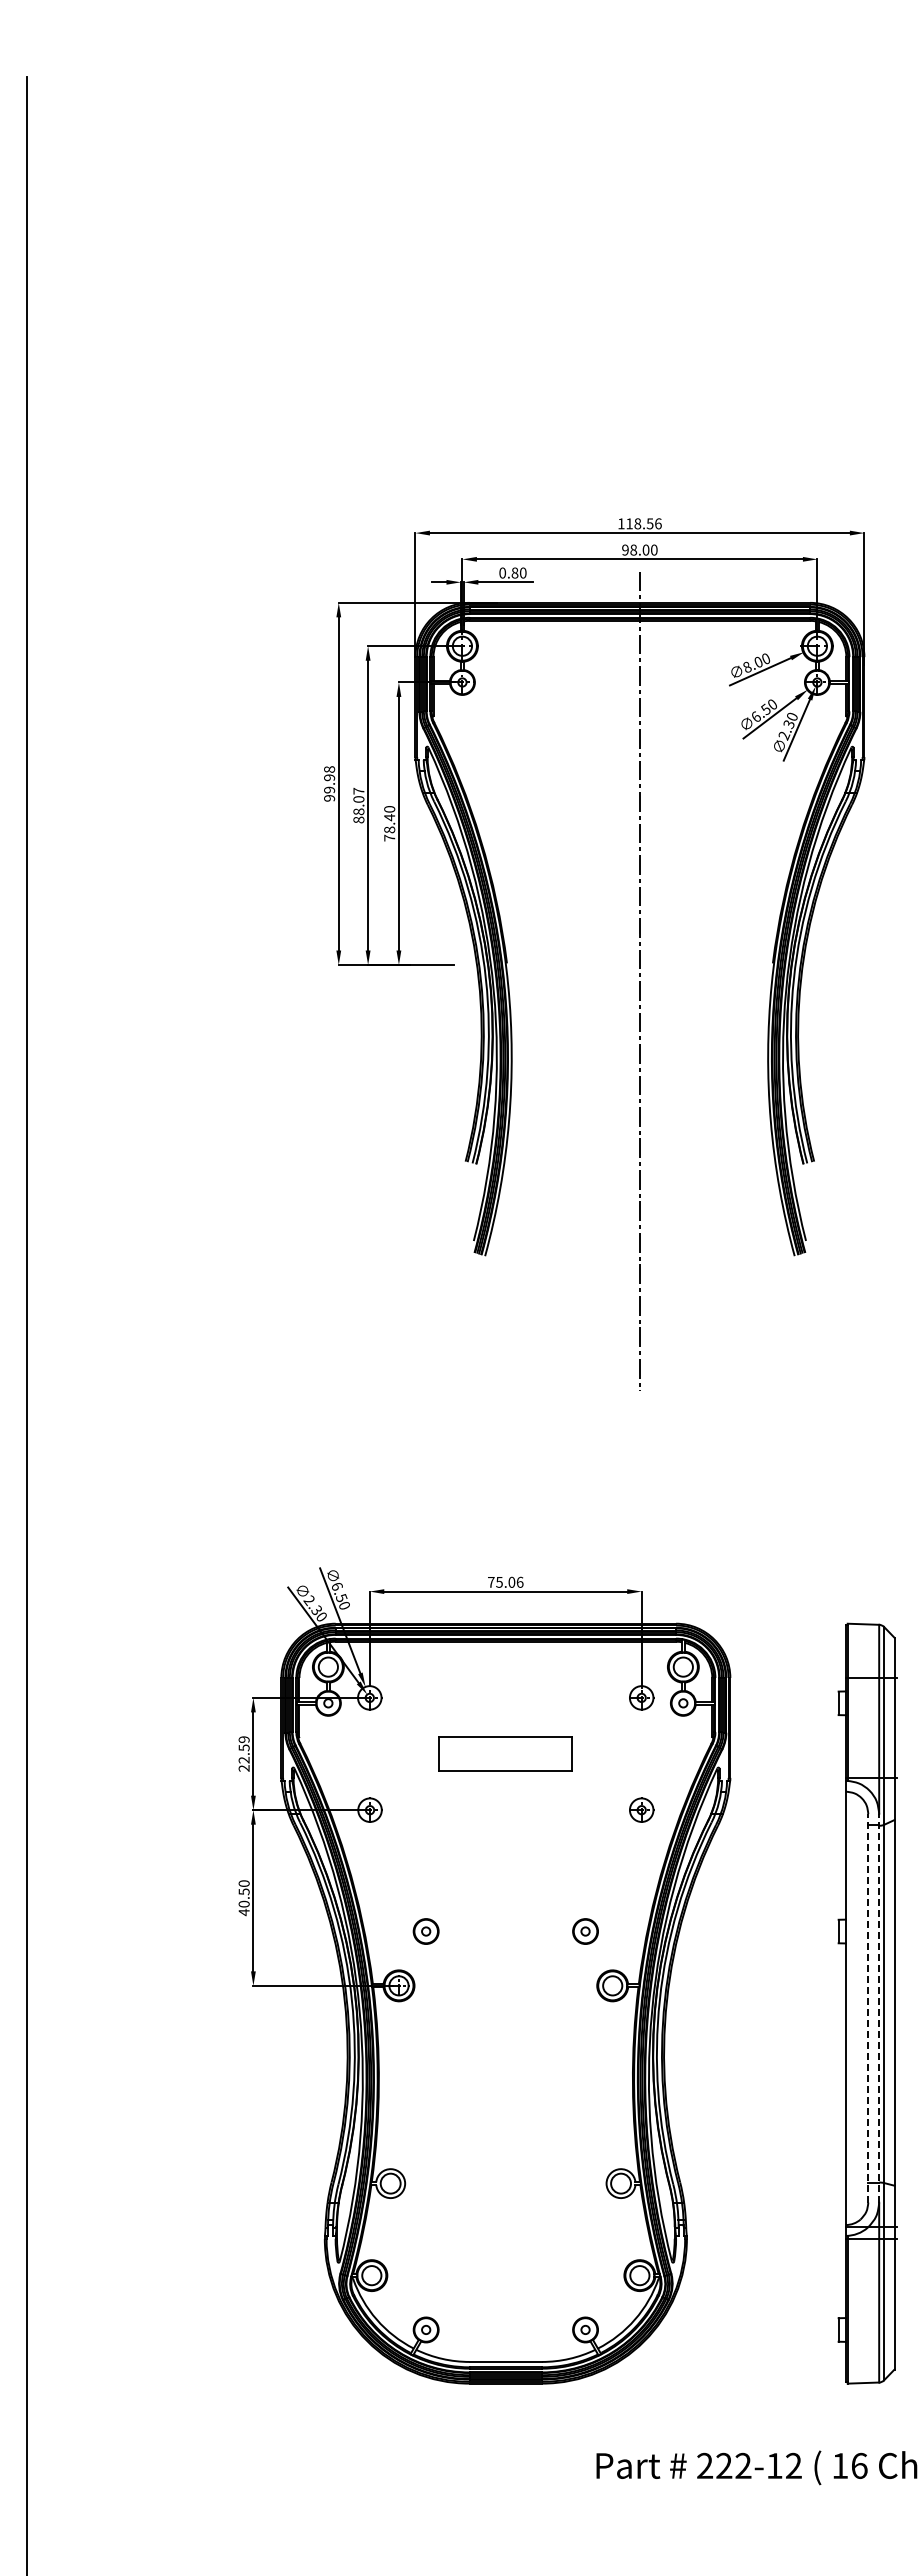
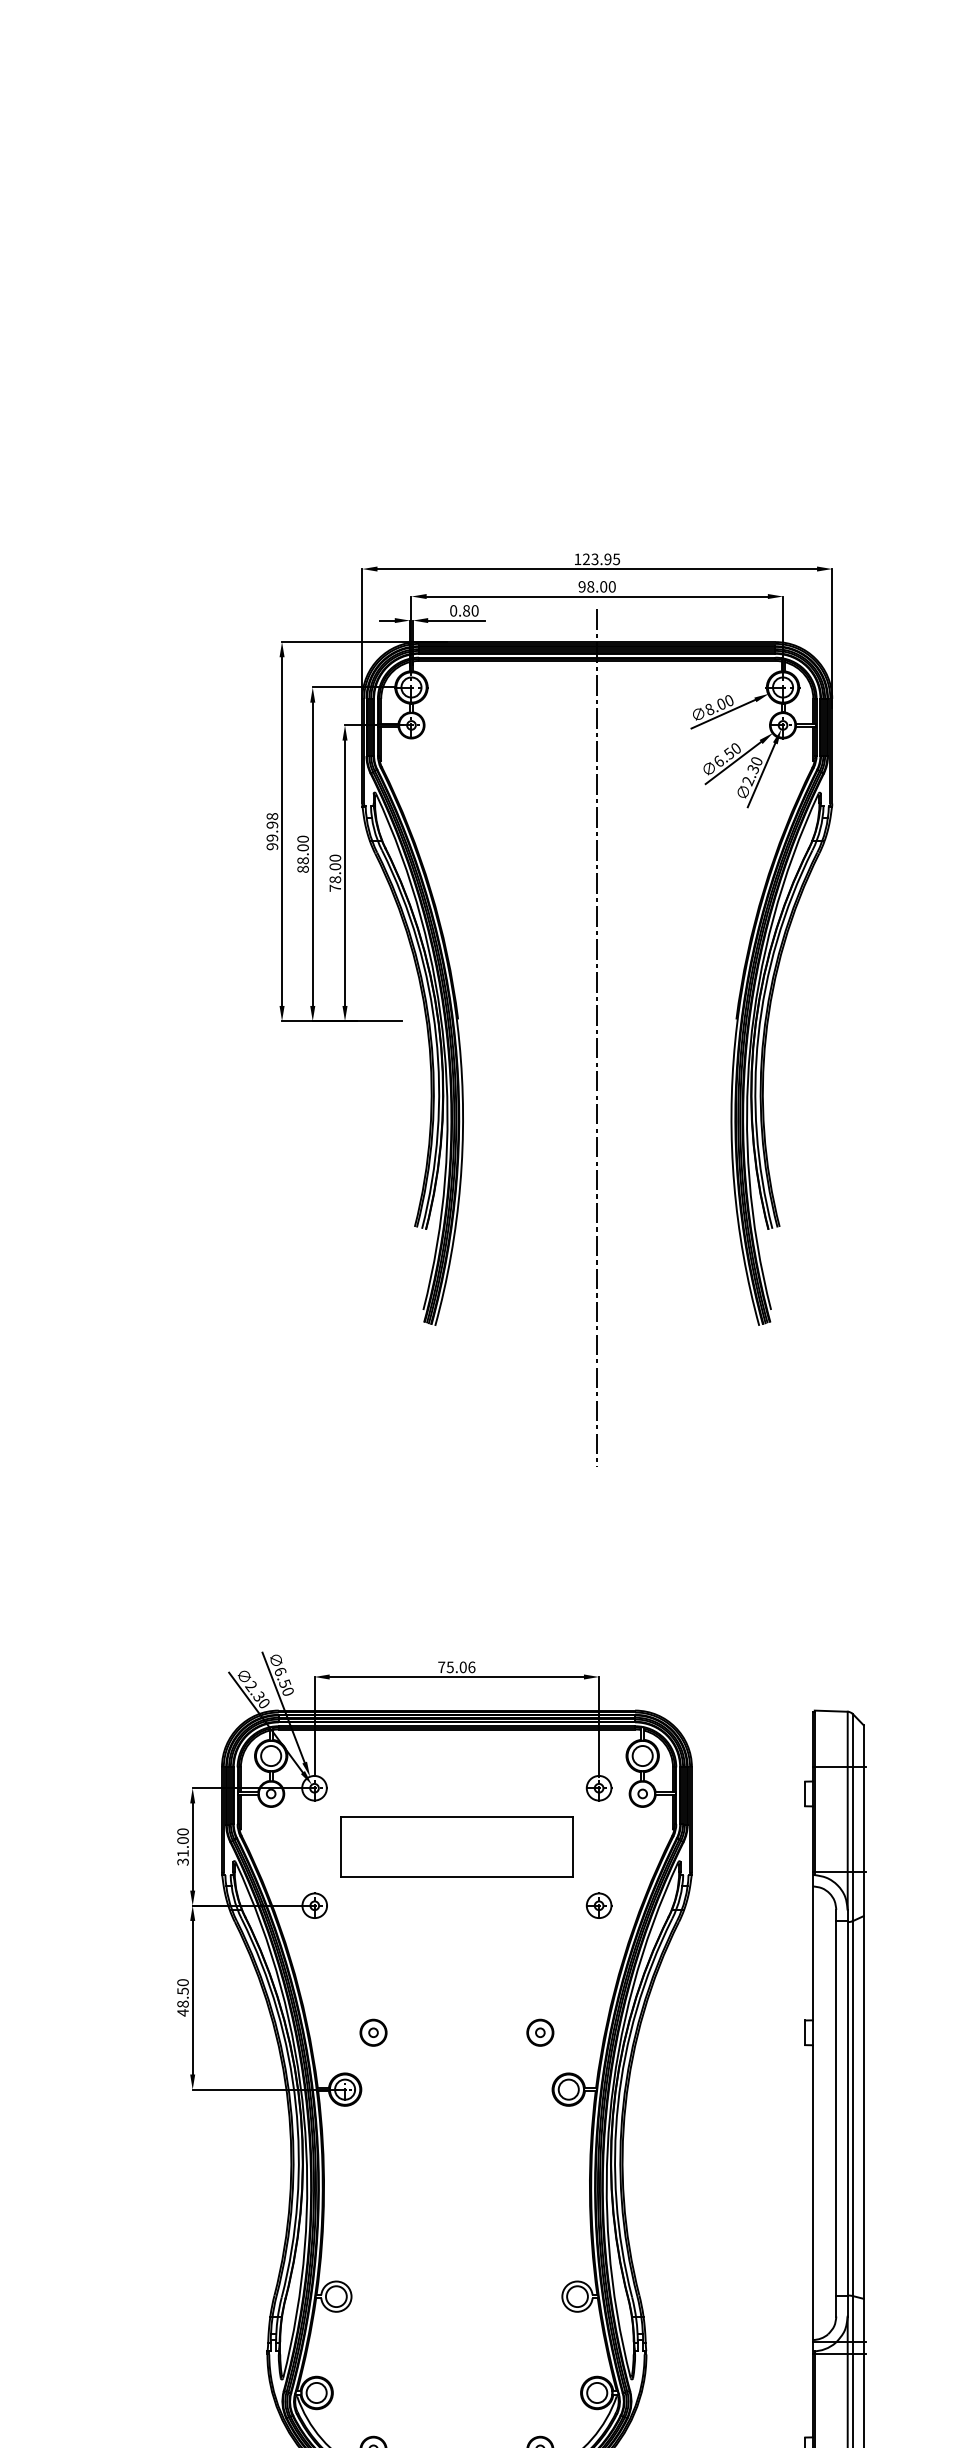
text: (643, 523) -> (601, 559), 118.56 -> 123.95
text: (358, 790) -> (302, 838), 88.07 -> 88.00
text: (389, 817) -> (335, 866), 78.40 -> 78.00
text: (243, 1753) -> (182, 1846), 22.59 -> 31.00
part: (505, 1753) -> (456, 1846), size x1.67
text: (244, 1903) -> (183, 2003), 40.50 -> 48.50
line: (868, 2007) -> (836, 2112), dashed -> solid
line: (879, 2007) -> (848, 2112), dashed -> solid

